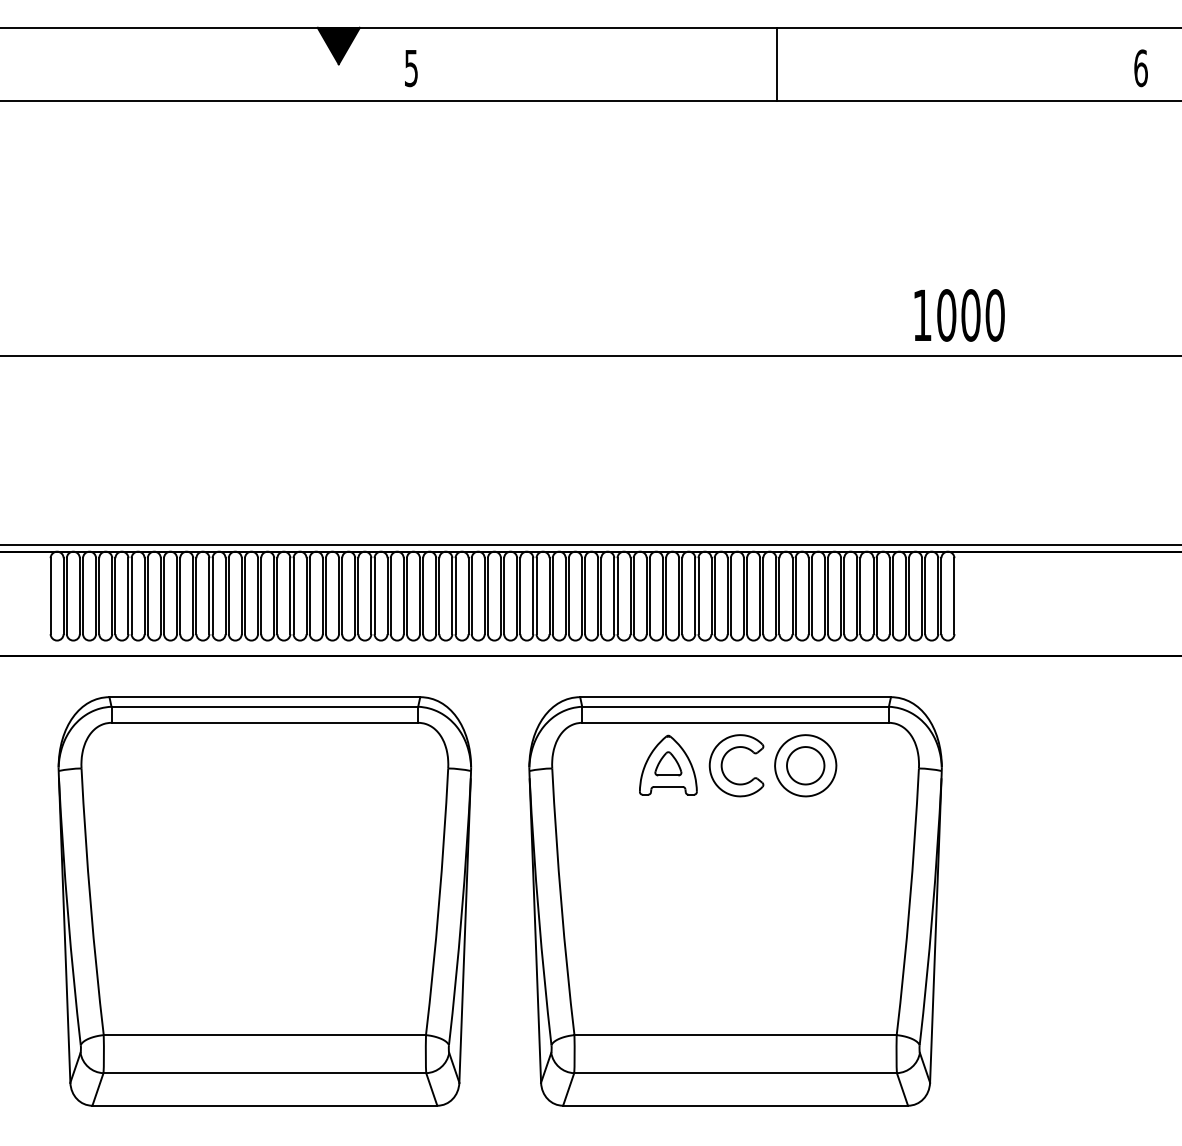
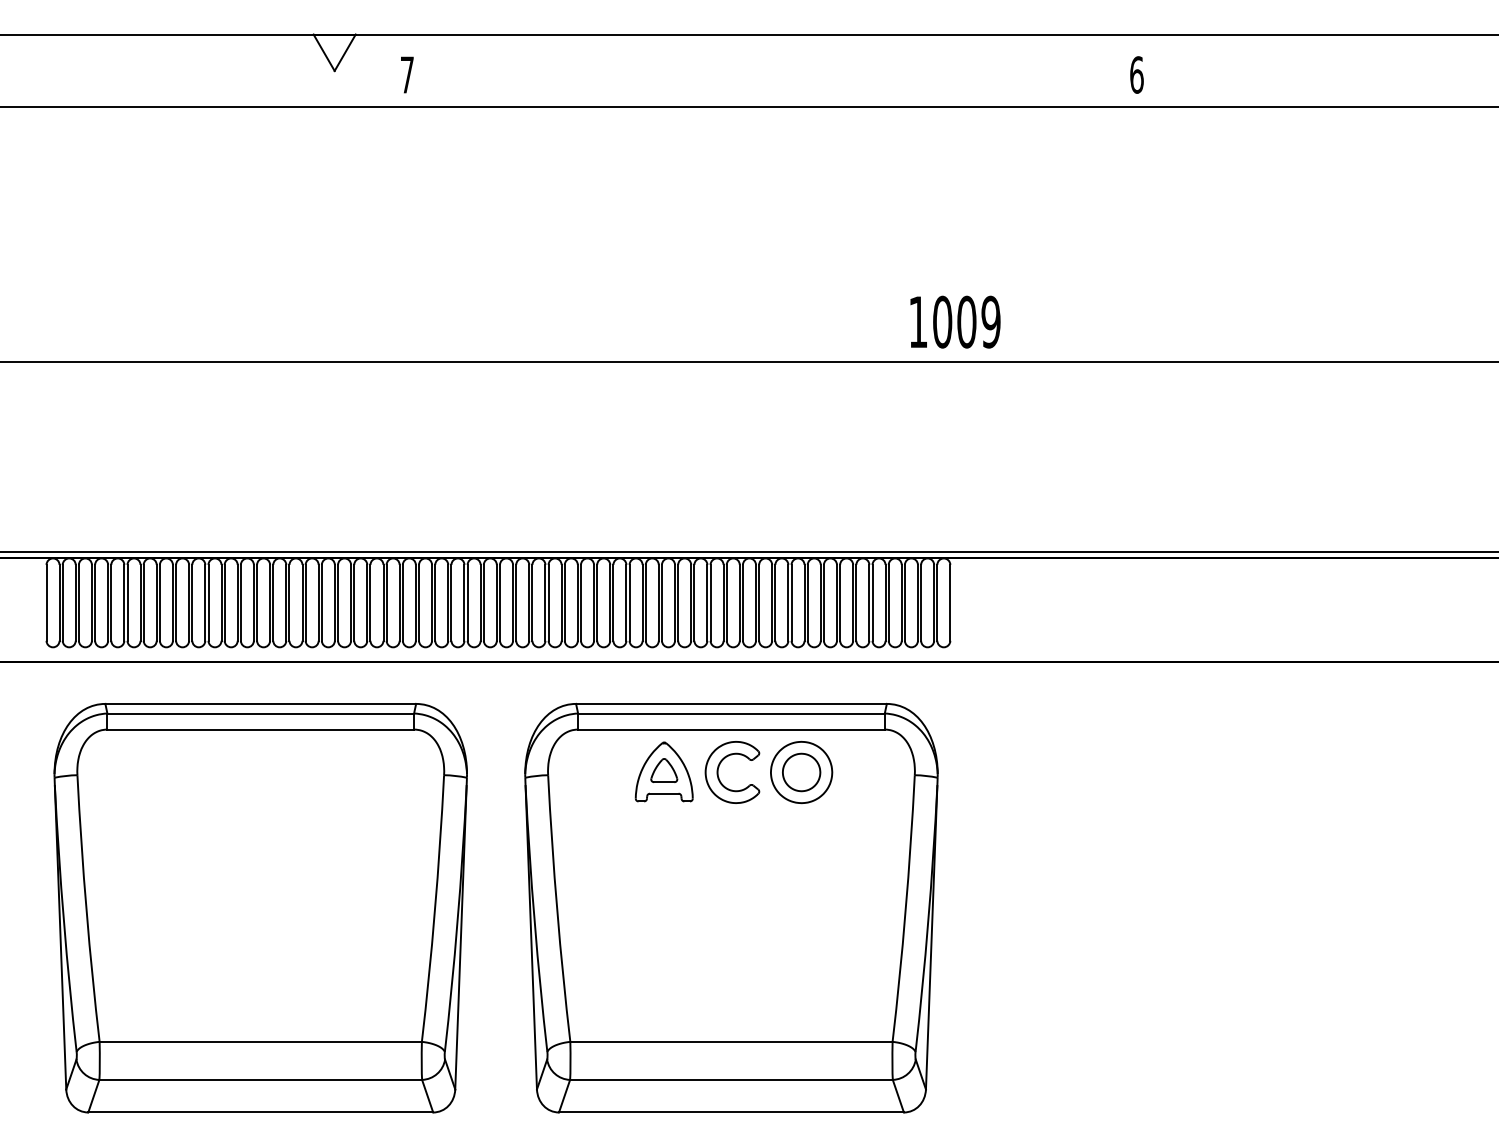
fill: (338, 45) -> (334, 52), removed
line: (776, 63) -> (772, 70), removed
text: (410, 67) -> (406, 74), 5 -> 7
text: (994, 314) -> (990, 321), 1000 -> 1009

